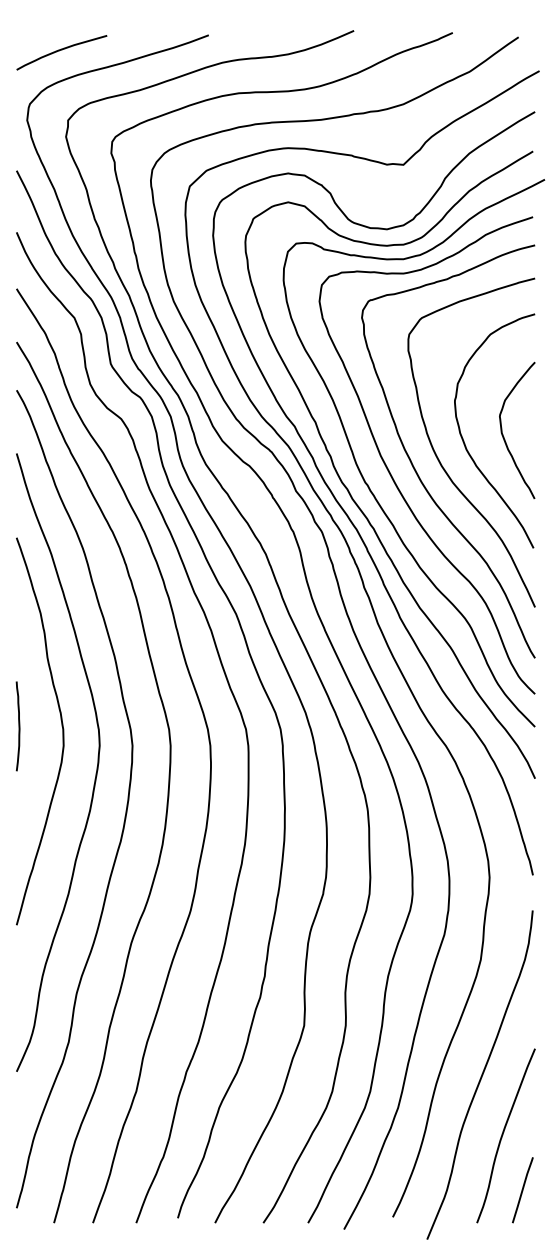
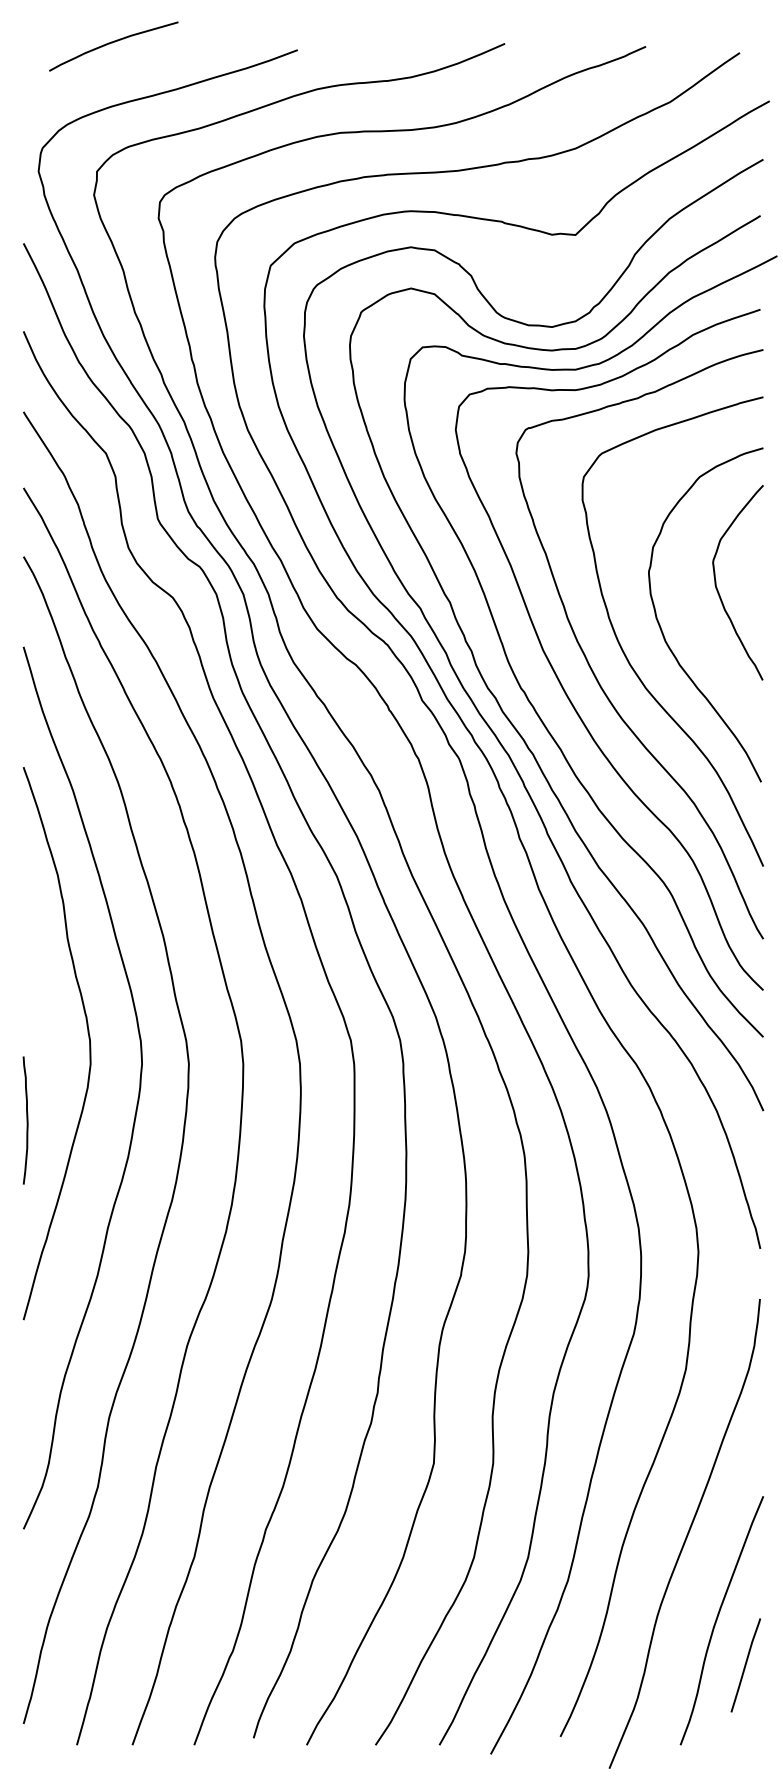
curve: (61, 50) -> (113, 43), moved
curve: (504, 436) -> (719, 591), moved
curve: (18, 726) -> (26, 1120), moved
line: (522, 1190) -> (745, 1665), moved

